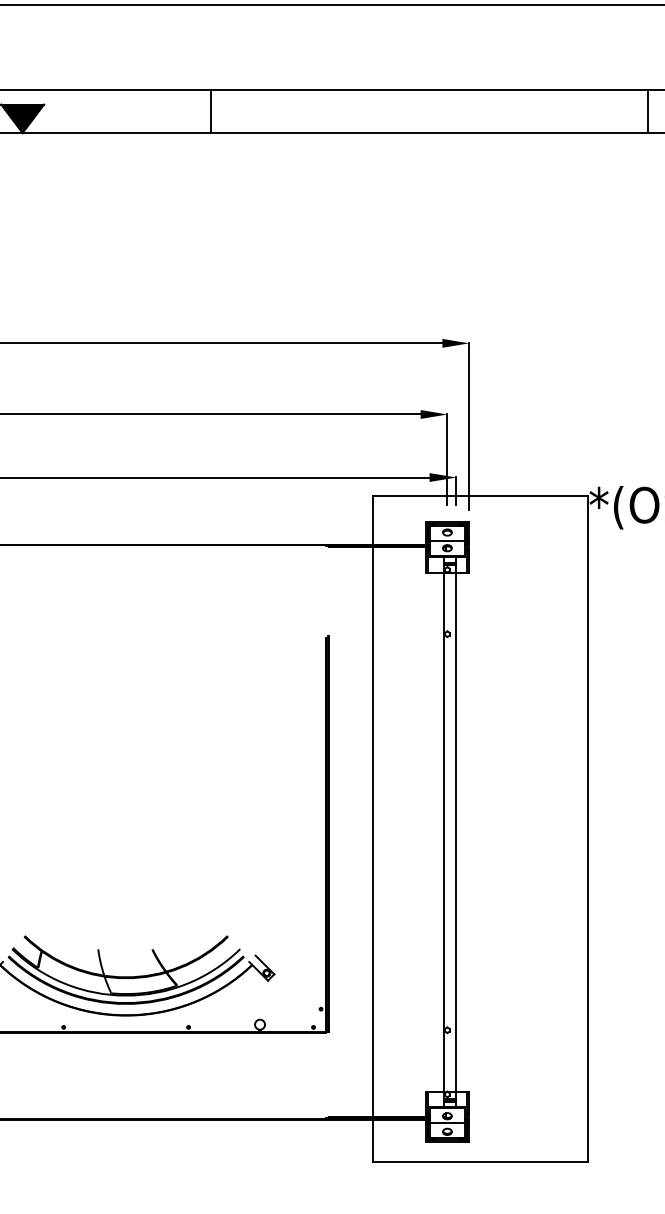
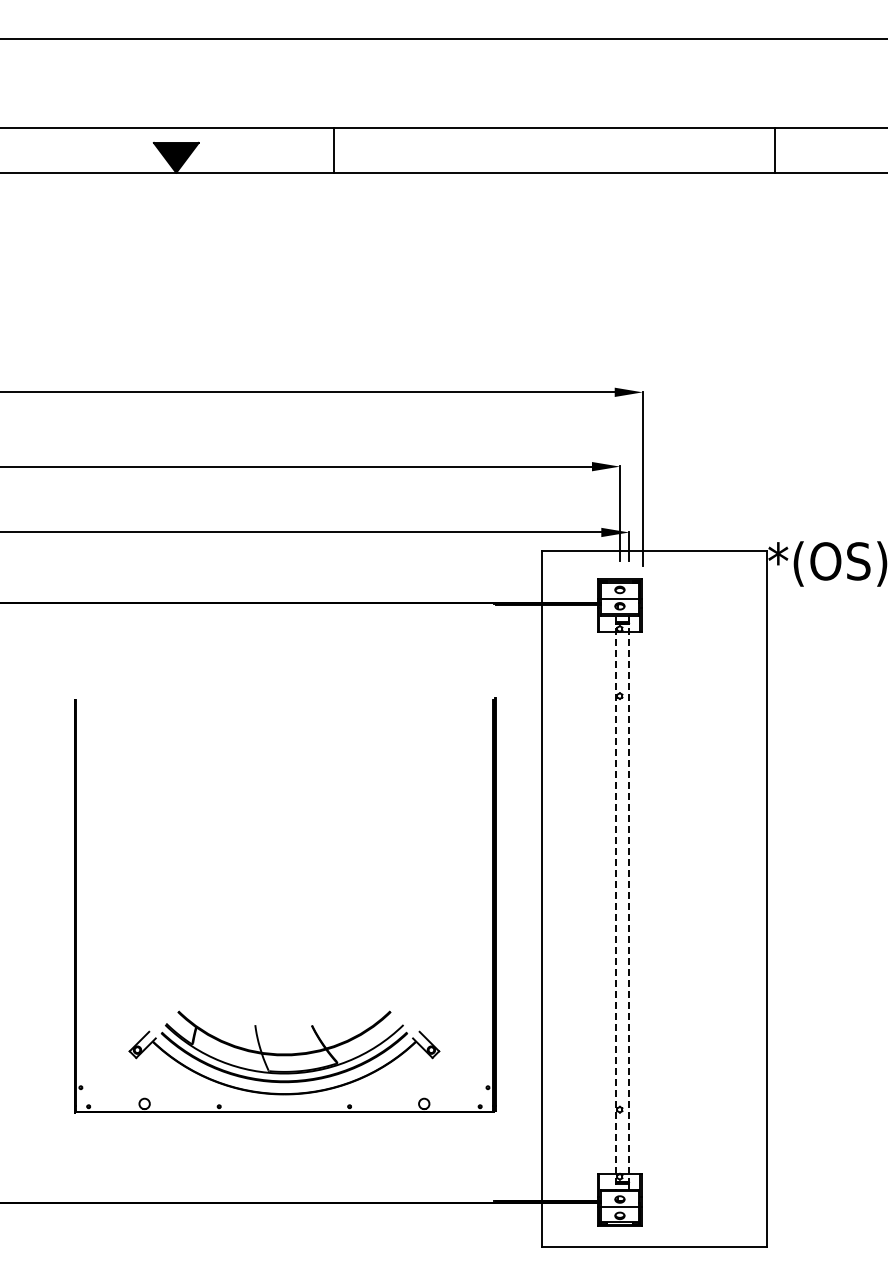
line: (211, 111) -> (334, 150), moved
line: (648, 111) -> (775, 150), moved
line: (455, 829) -> (628, 900), solid -> dashed
line: (444, 833) -> (616, 904), solid -> dashed

